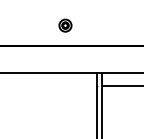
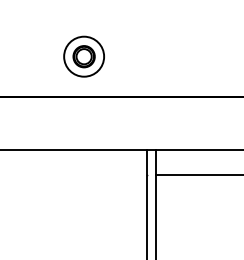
part: (65, 25) -> (84, 56), size x1.67

